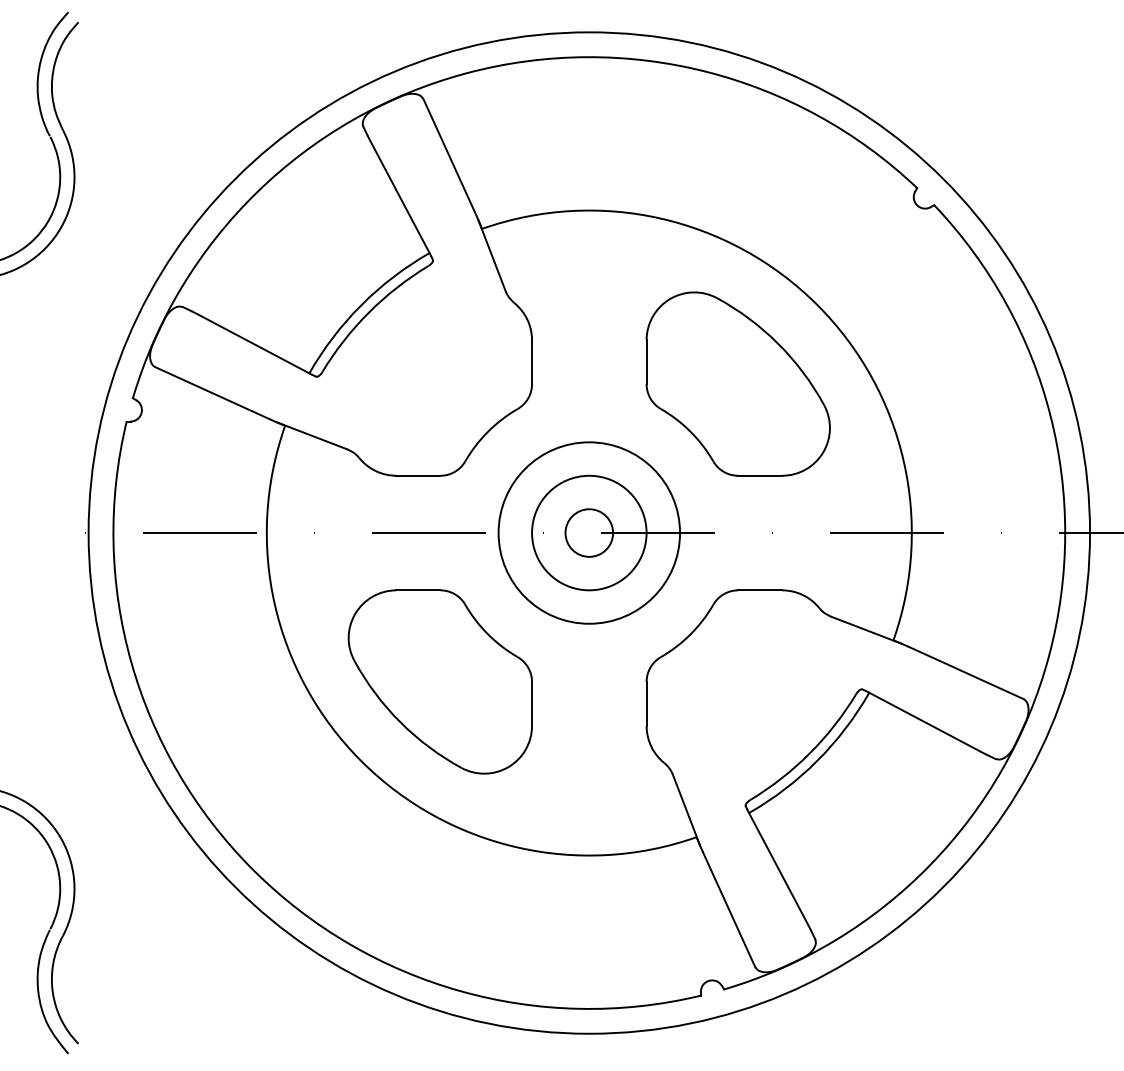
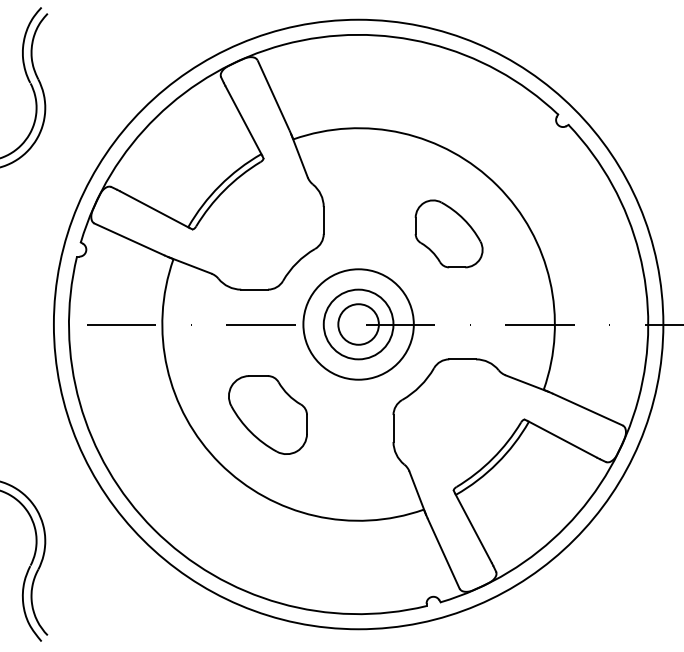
part: (736, 383) -> (448, 233), size x0.6
circle: (589, 533) -> (358, 324), size x1.4
part: (439, 680) -> (267, 414), size x0.7

